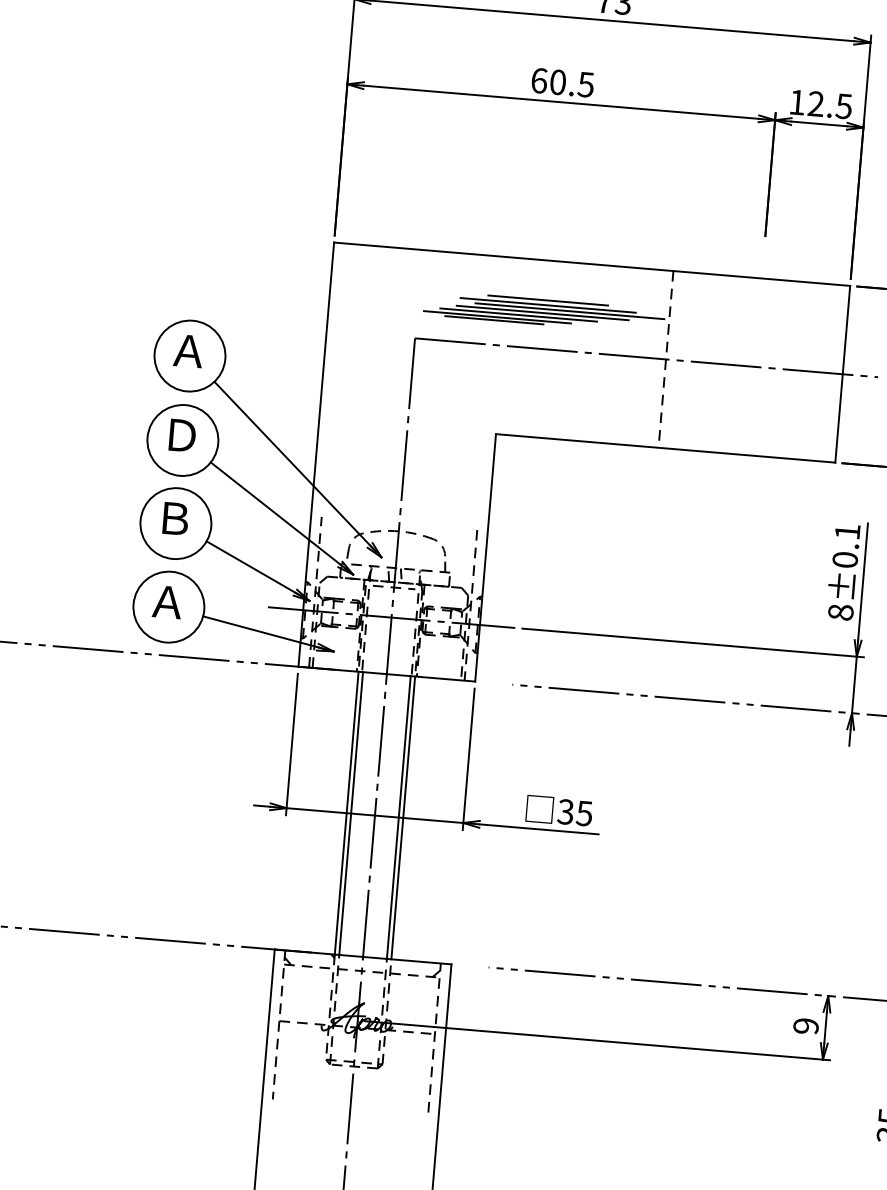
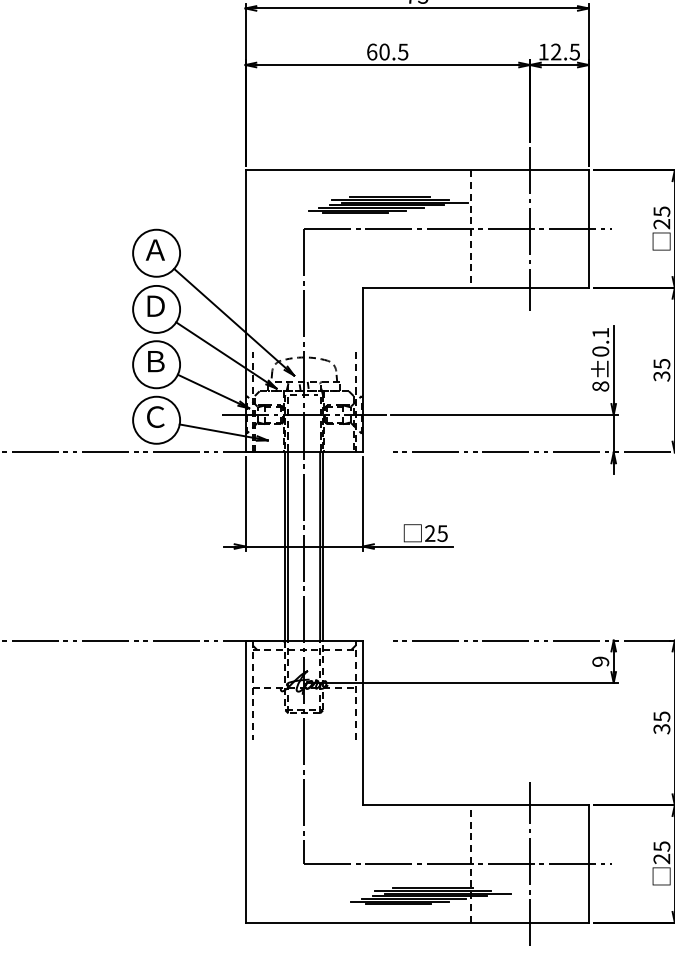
line: (755, 366) -> (530, 228), added
text: (166, 601) -> (154, 416), Ａ -> Ｃ
text: (566, 811) -> (430, 533), 35 -> 25

